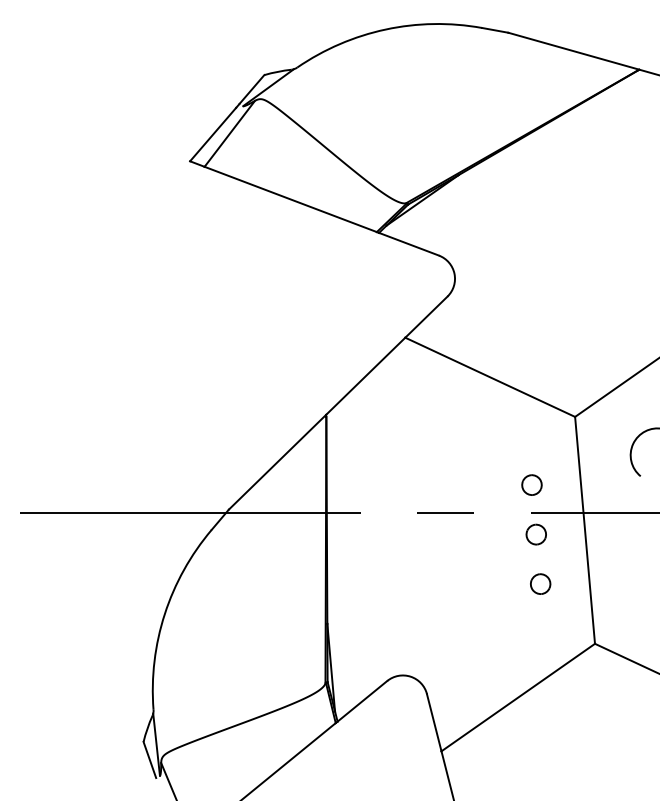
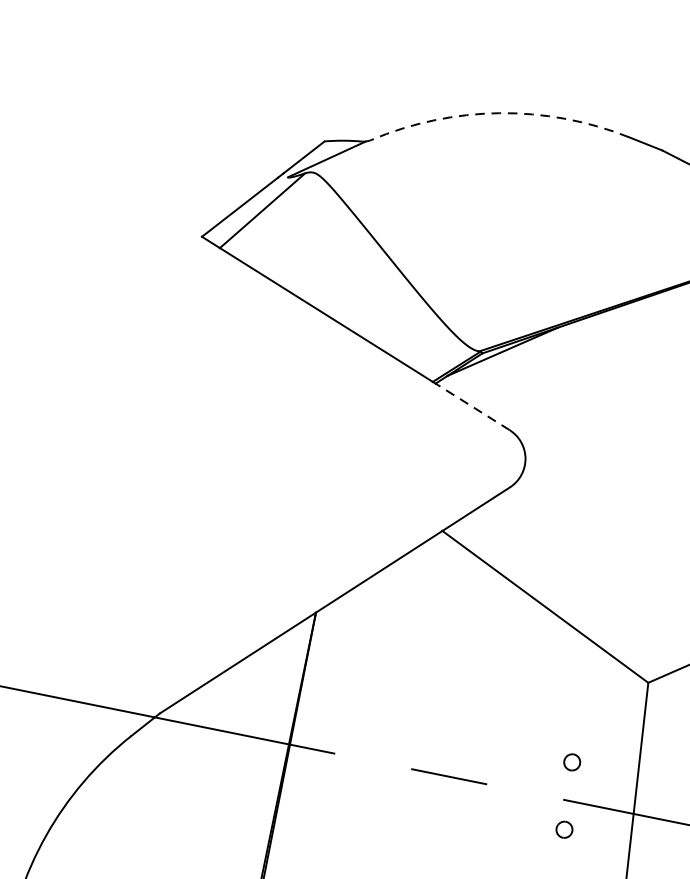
arc: (385, 29) -> (499, 113), solid -> dashed
line: (408, 244) -> (471, 407), solid -> dashed
part: (531, 484) -> (571, 761), size x0.6
part: (535, 534) -> (563, 829), size x0.6

